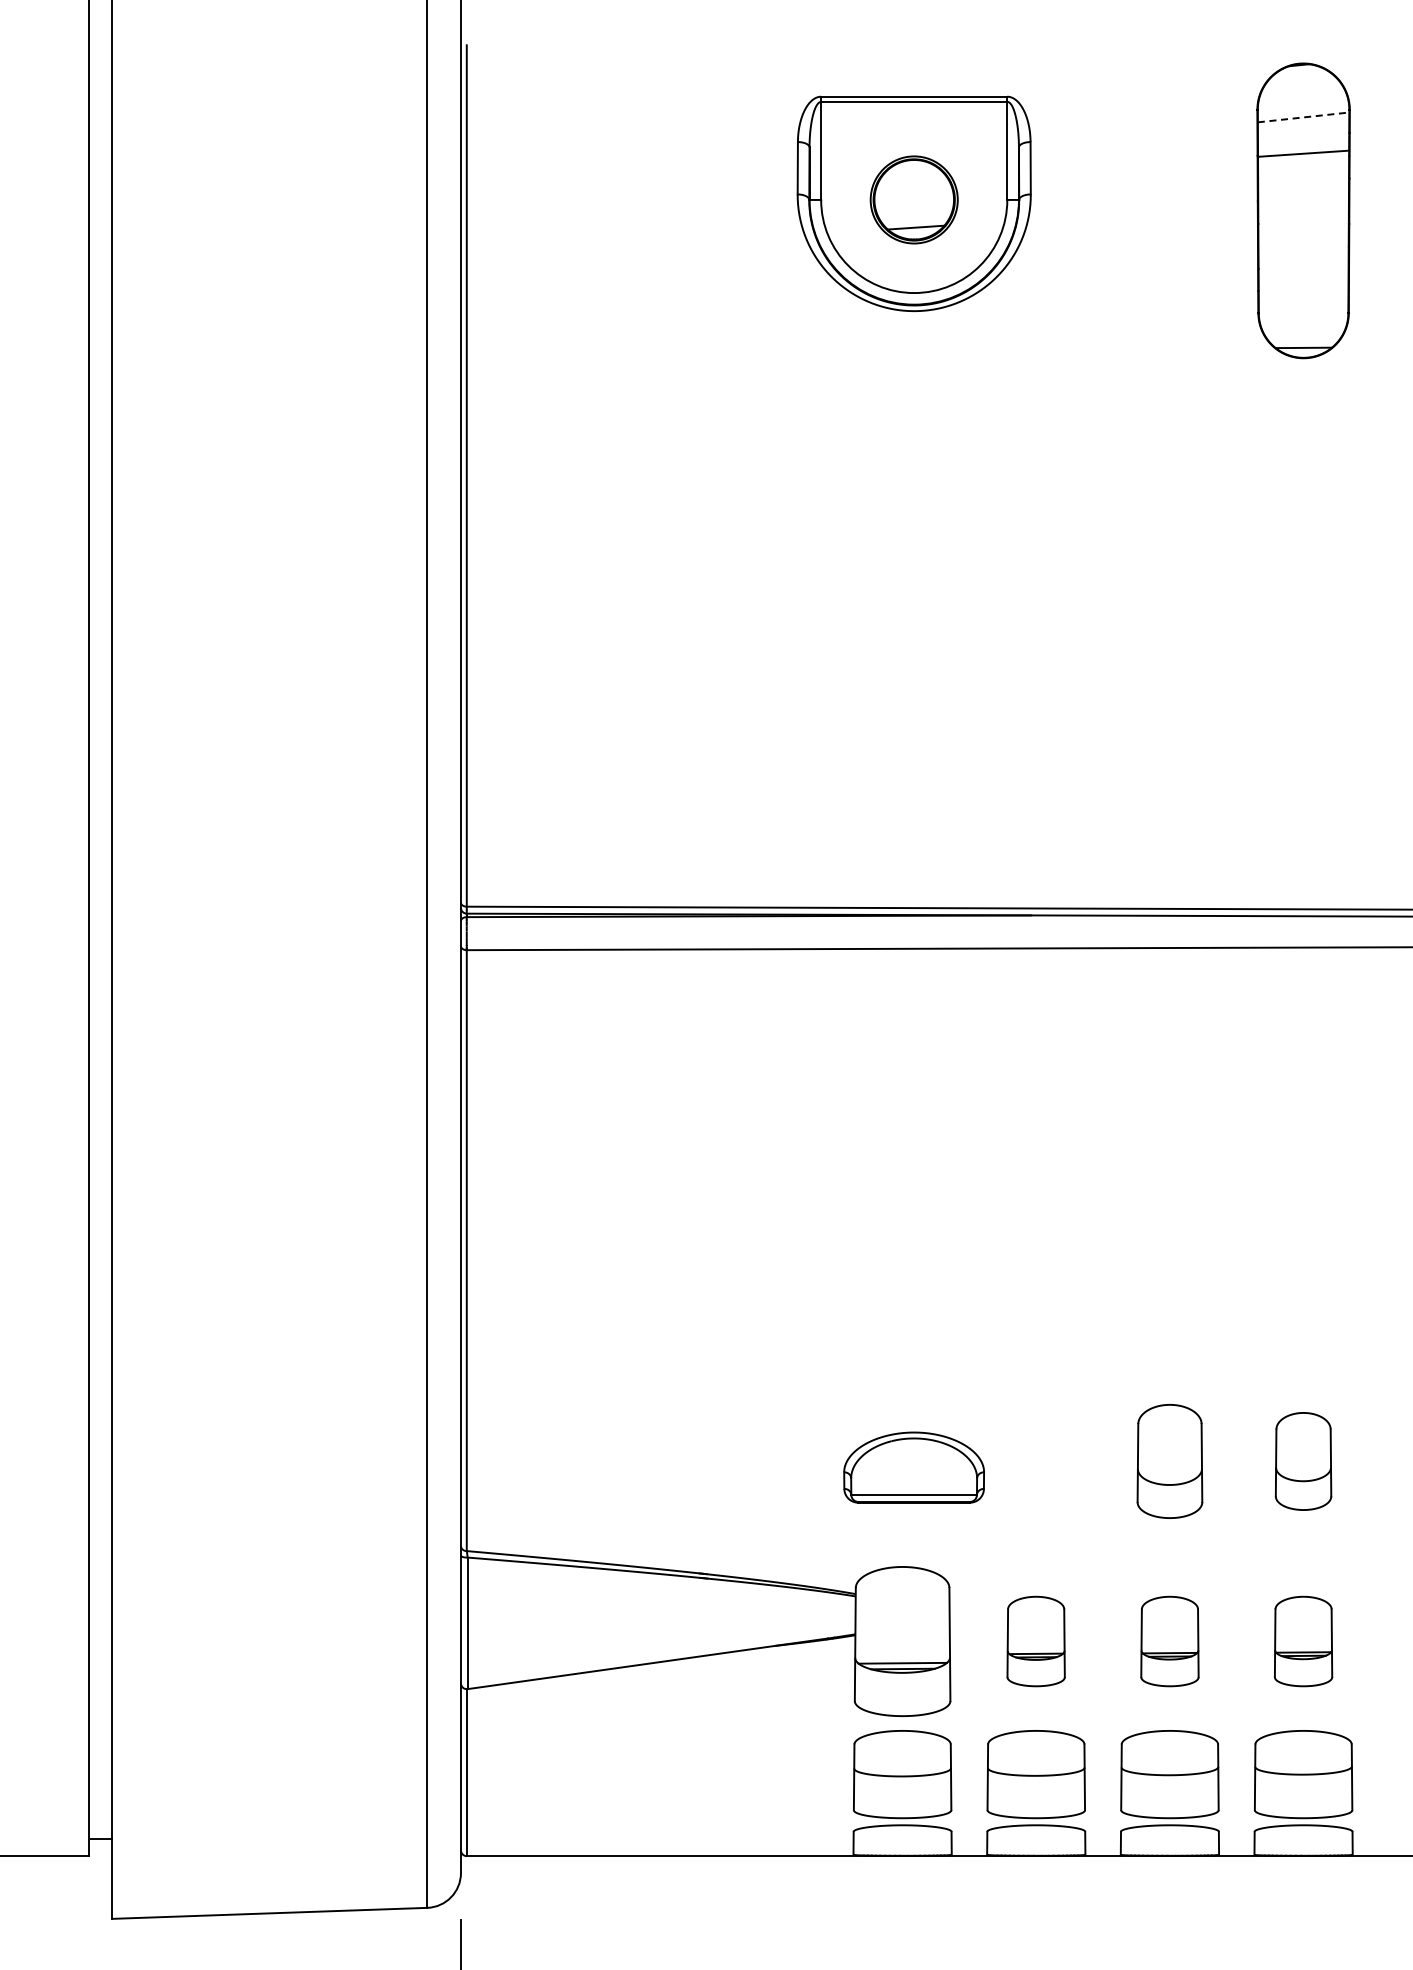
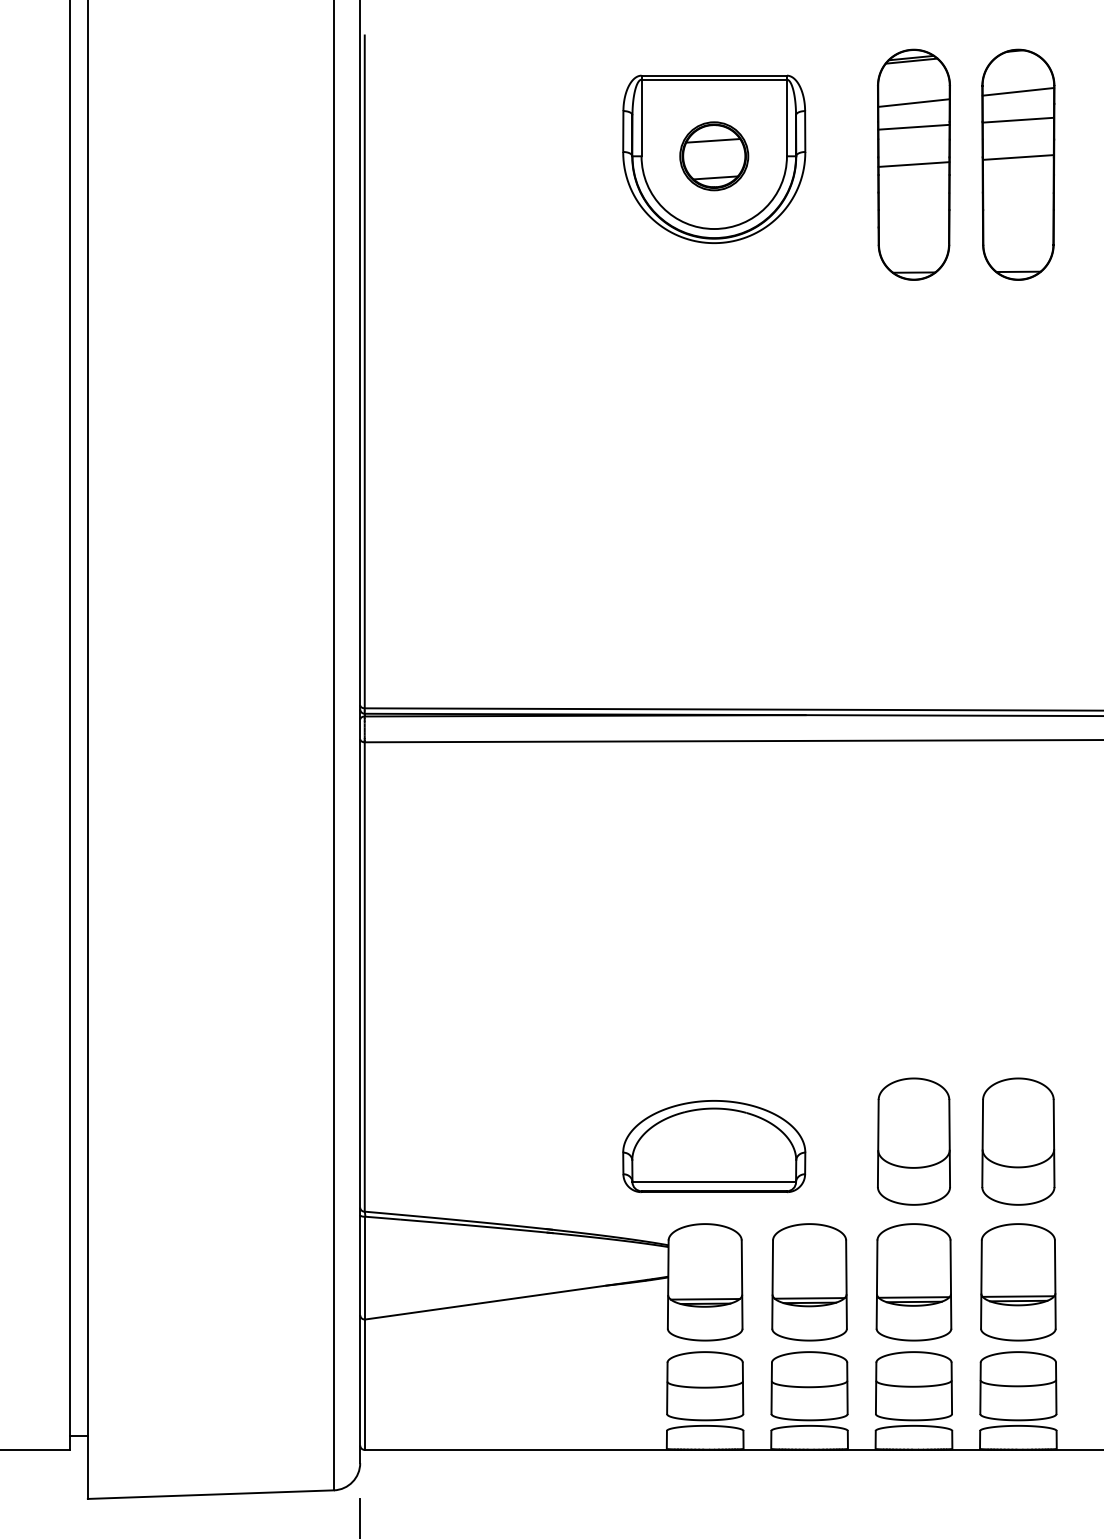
line: (1304, 117) -> (1019, 91), dashed -> solid
line: (912, 179) -> (712, 140), added
line: (1303, 201) -> (1018, 157), added
part: (1169, 210) -> (913, 164), added
part: (1169, 1461) -> (913, 1141), size x1.43
part: (1303, 1461) -> (1018, 1141), size x1.67
part: (913, 1467) -> (713, 1146), size x1.67
part: (1035, 1641) -> (808, 1282), size x1.67
part: (1169, 1641) -> (913, 1282), size x1.67
part: (1303, 1641) -> (1018, 1282), size x1.67

